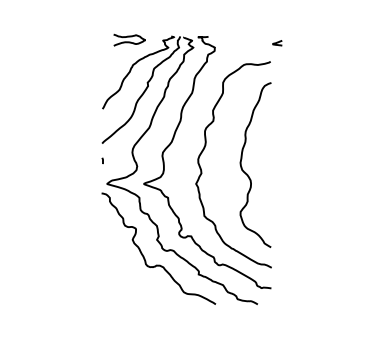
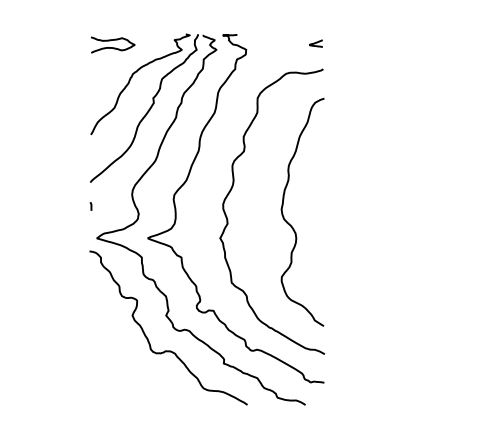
curve: (129, 37) -> (112, 41), moved
curve: (277, 43) -> (316, 44), moved

